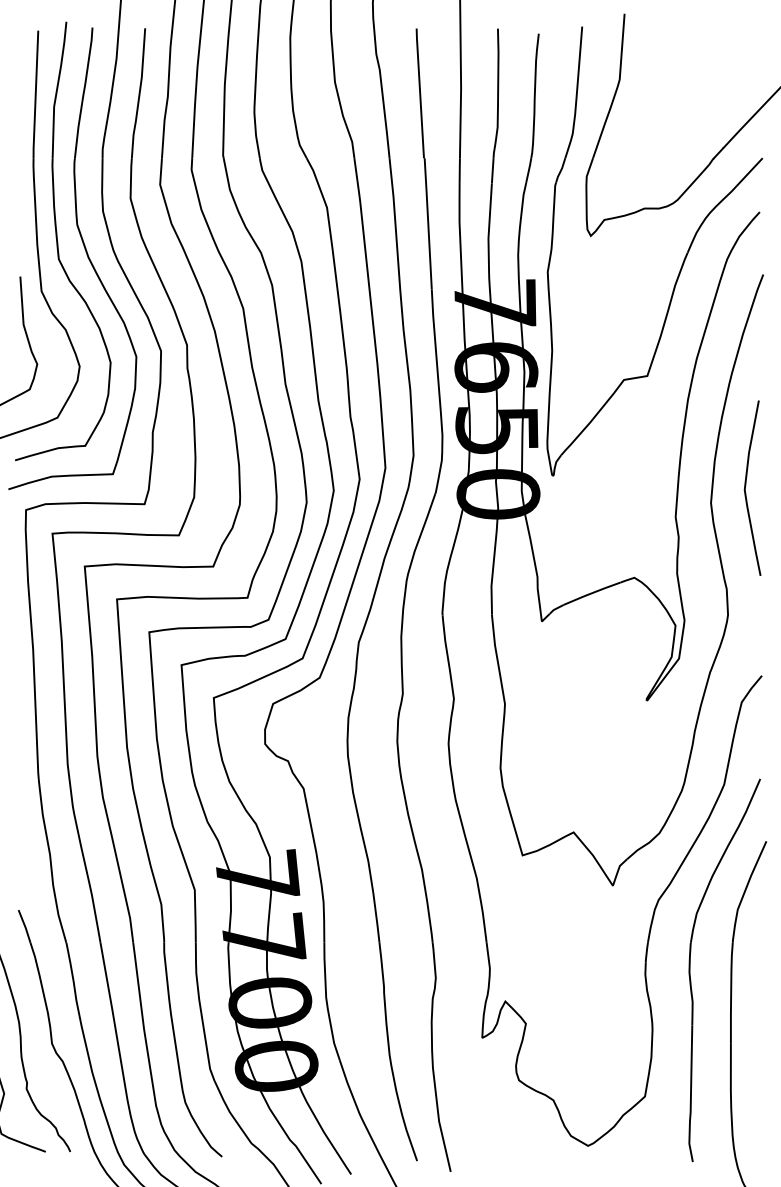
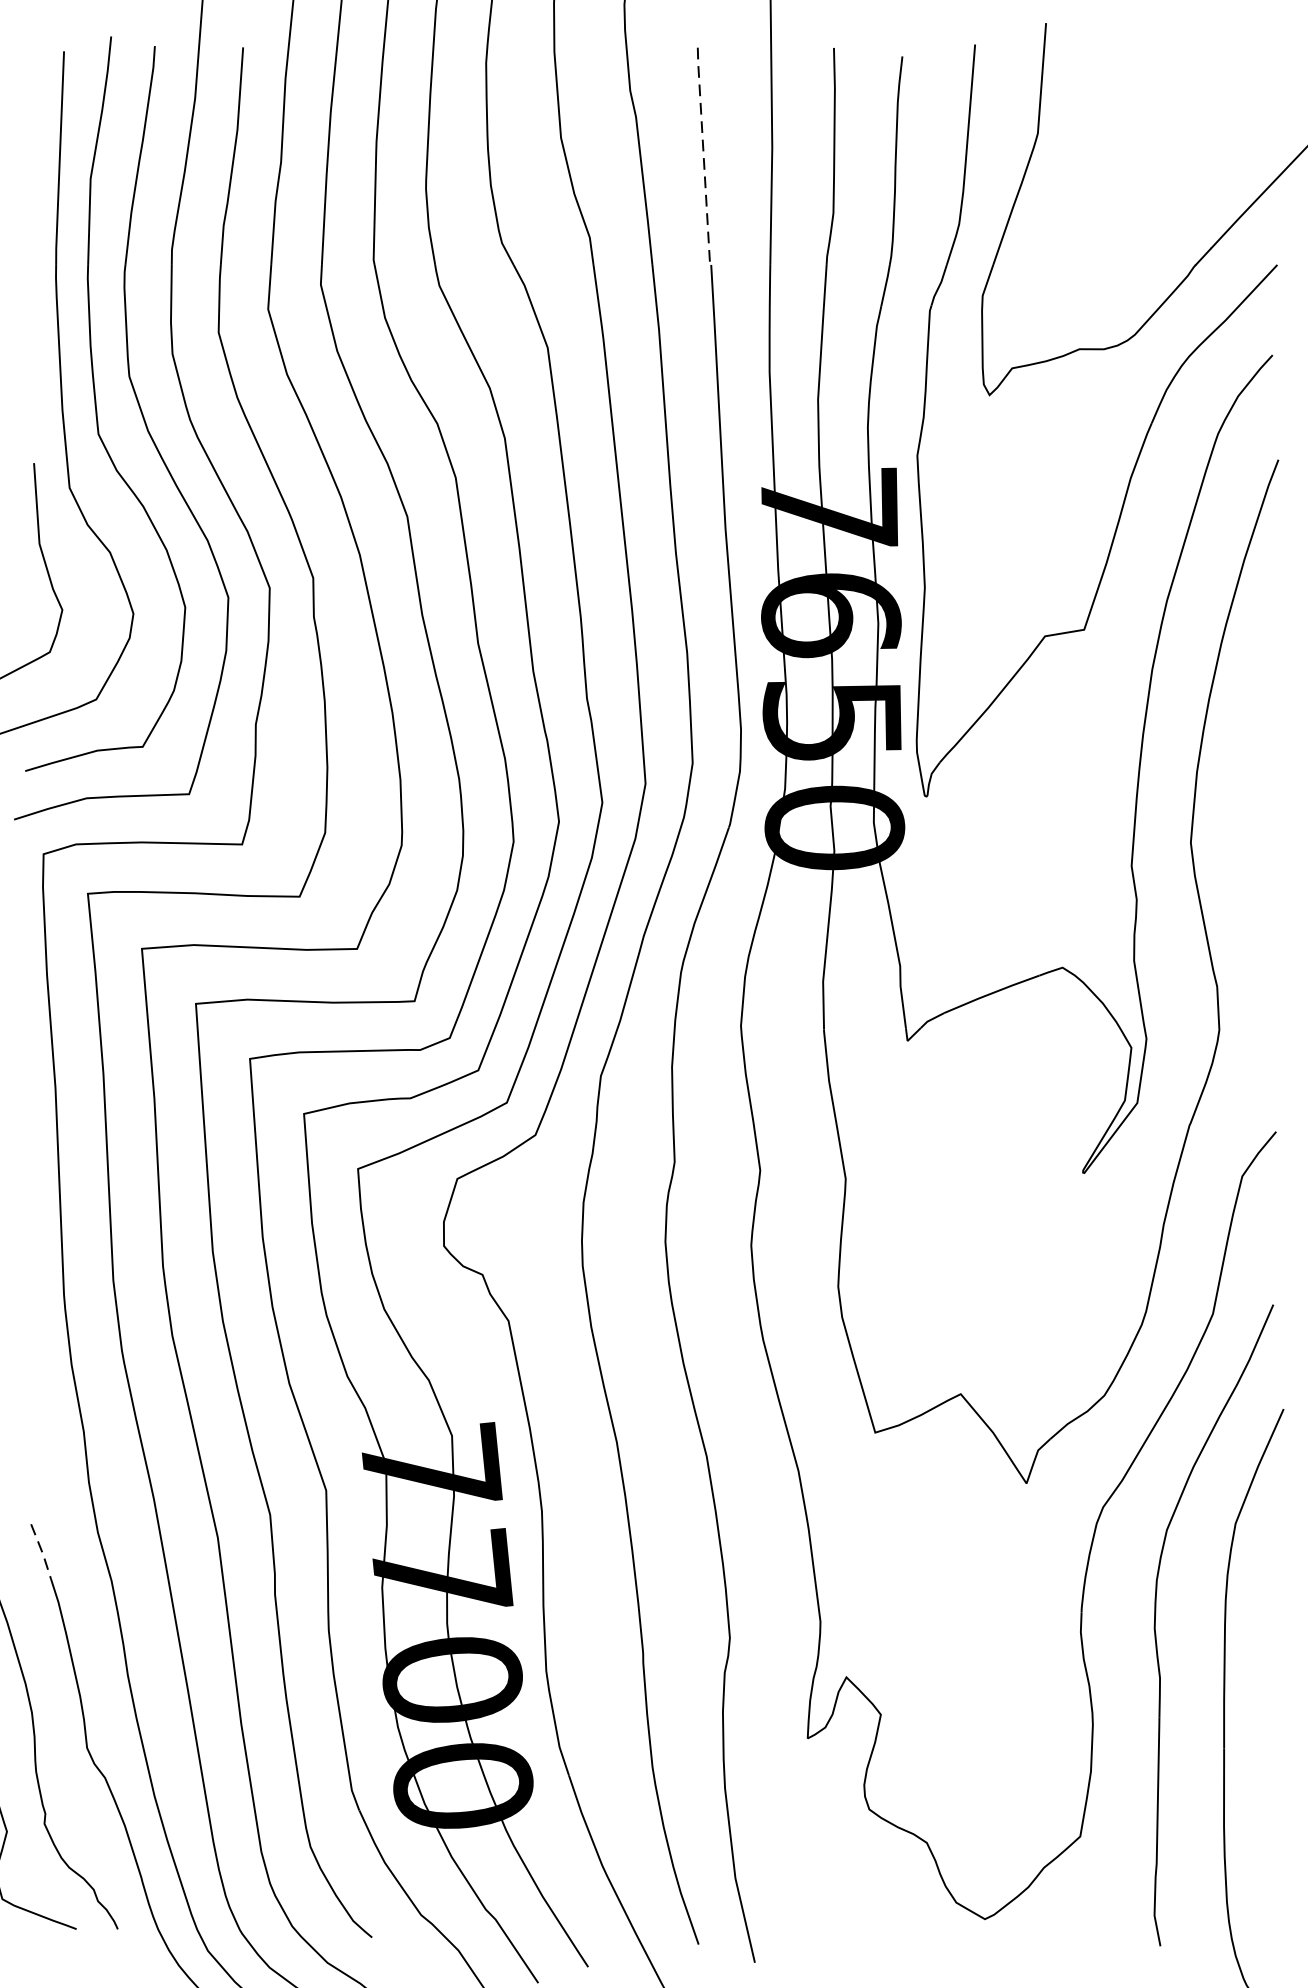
line: (420, 92) -> (704, 154), solid -> dashed
curve: (746, 485) -> (1250, 813), removed
line: (25, 927) -> (42, 1553), solid -> dashed

